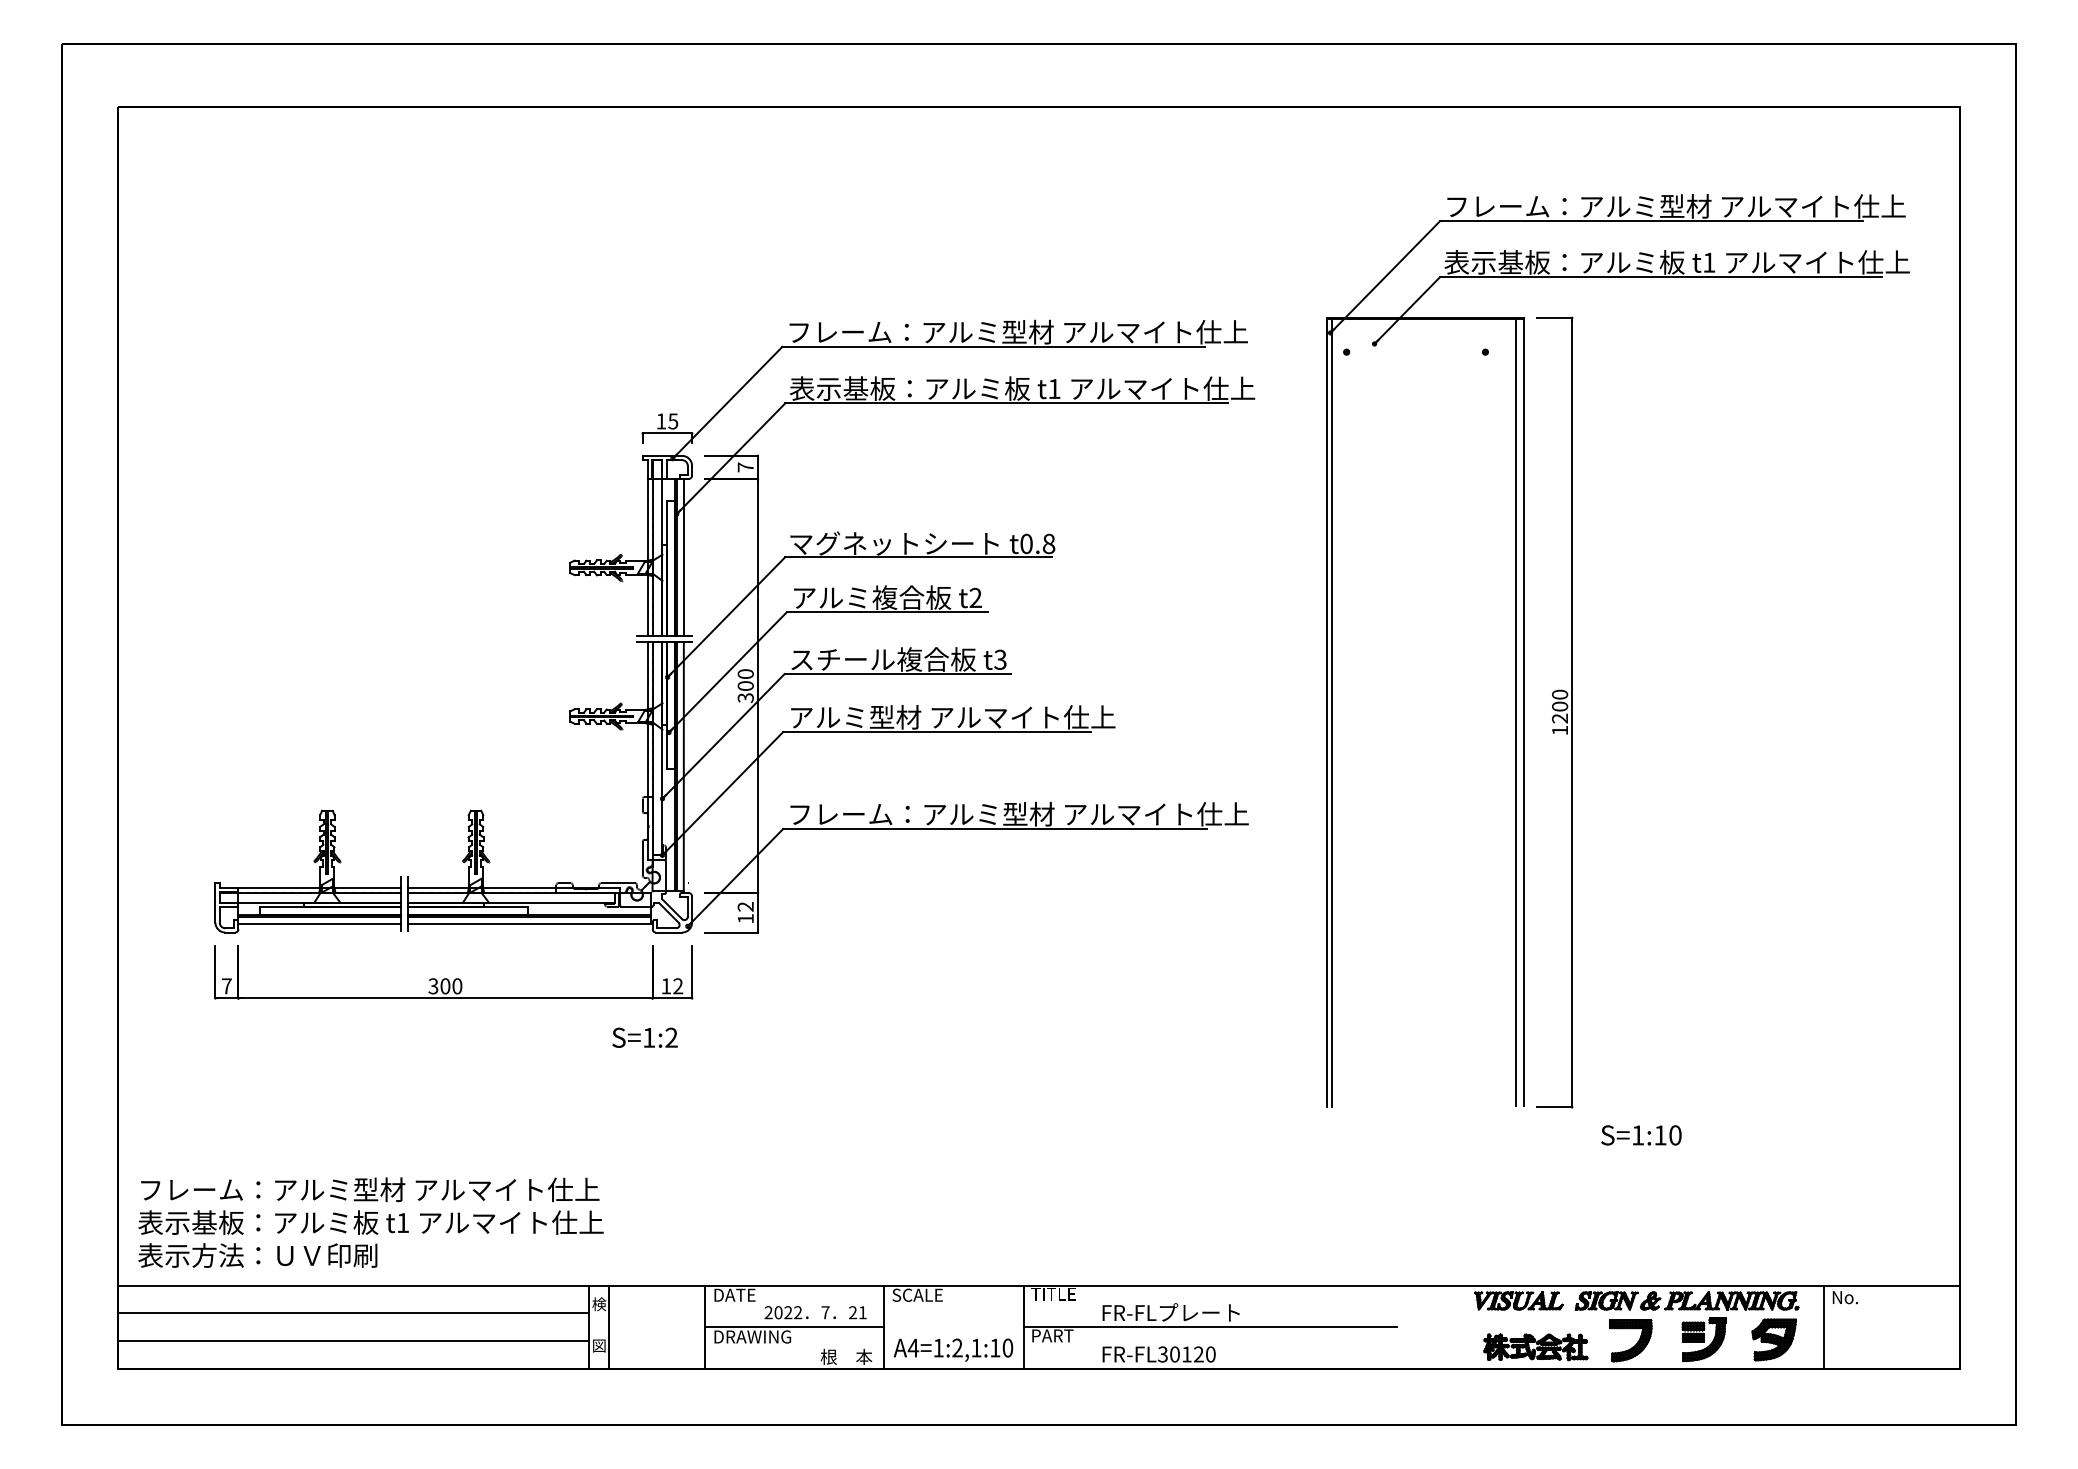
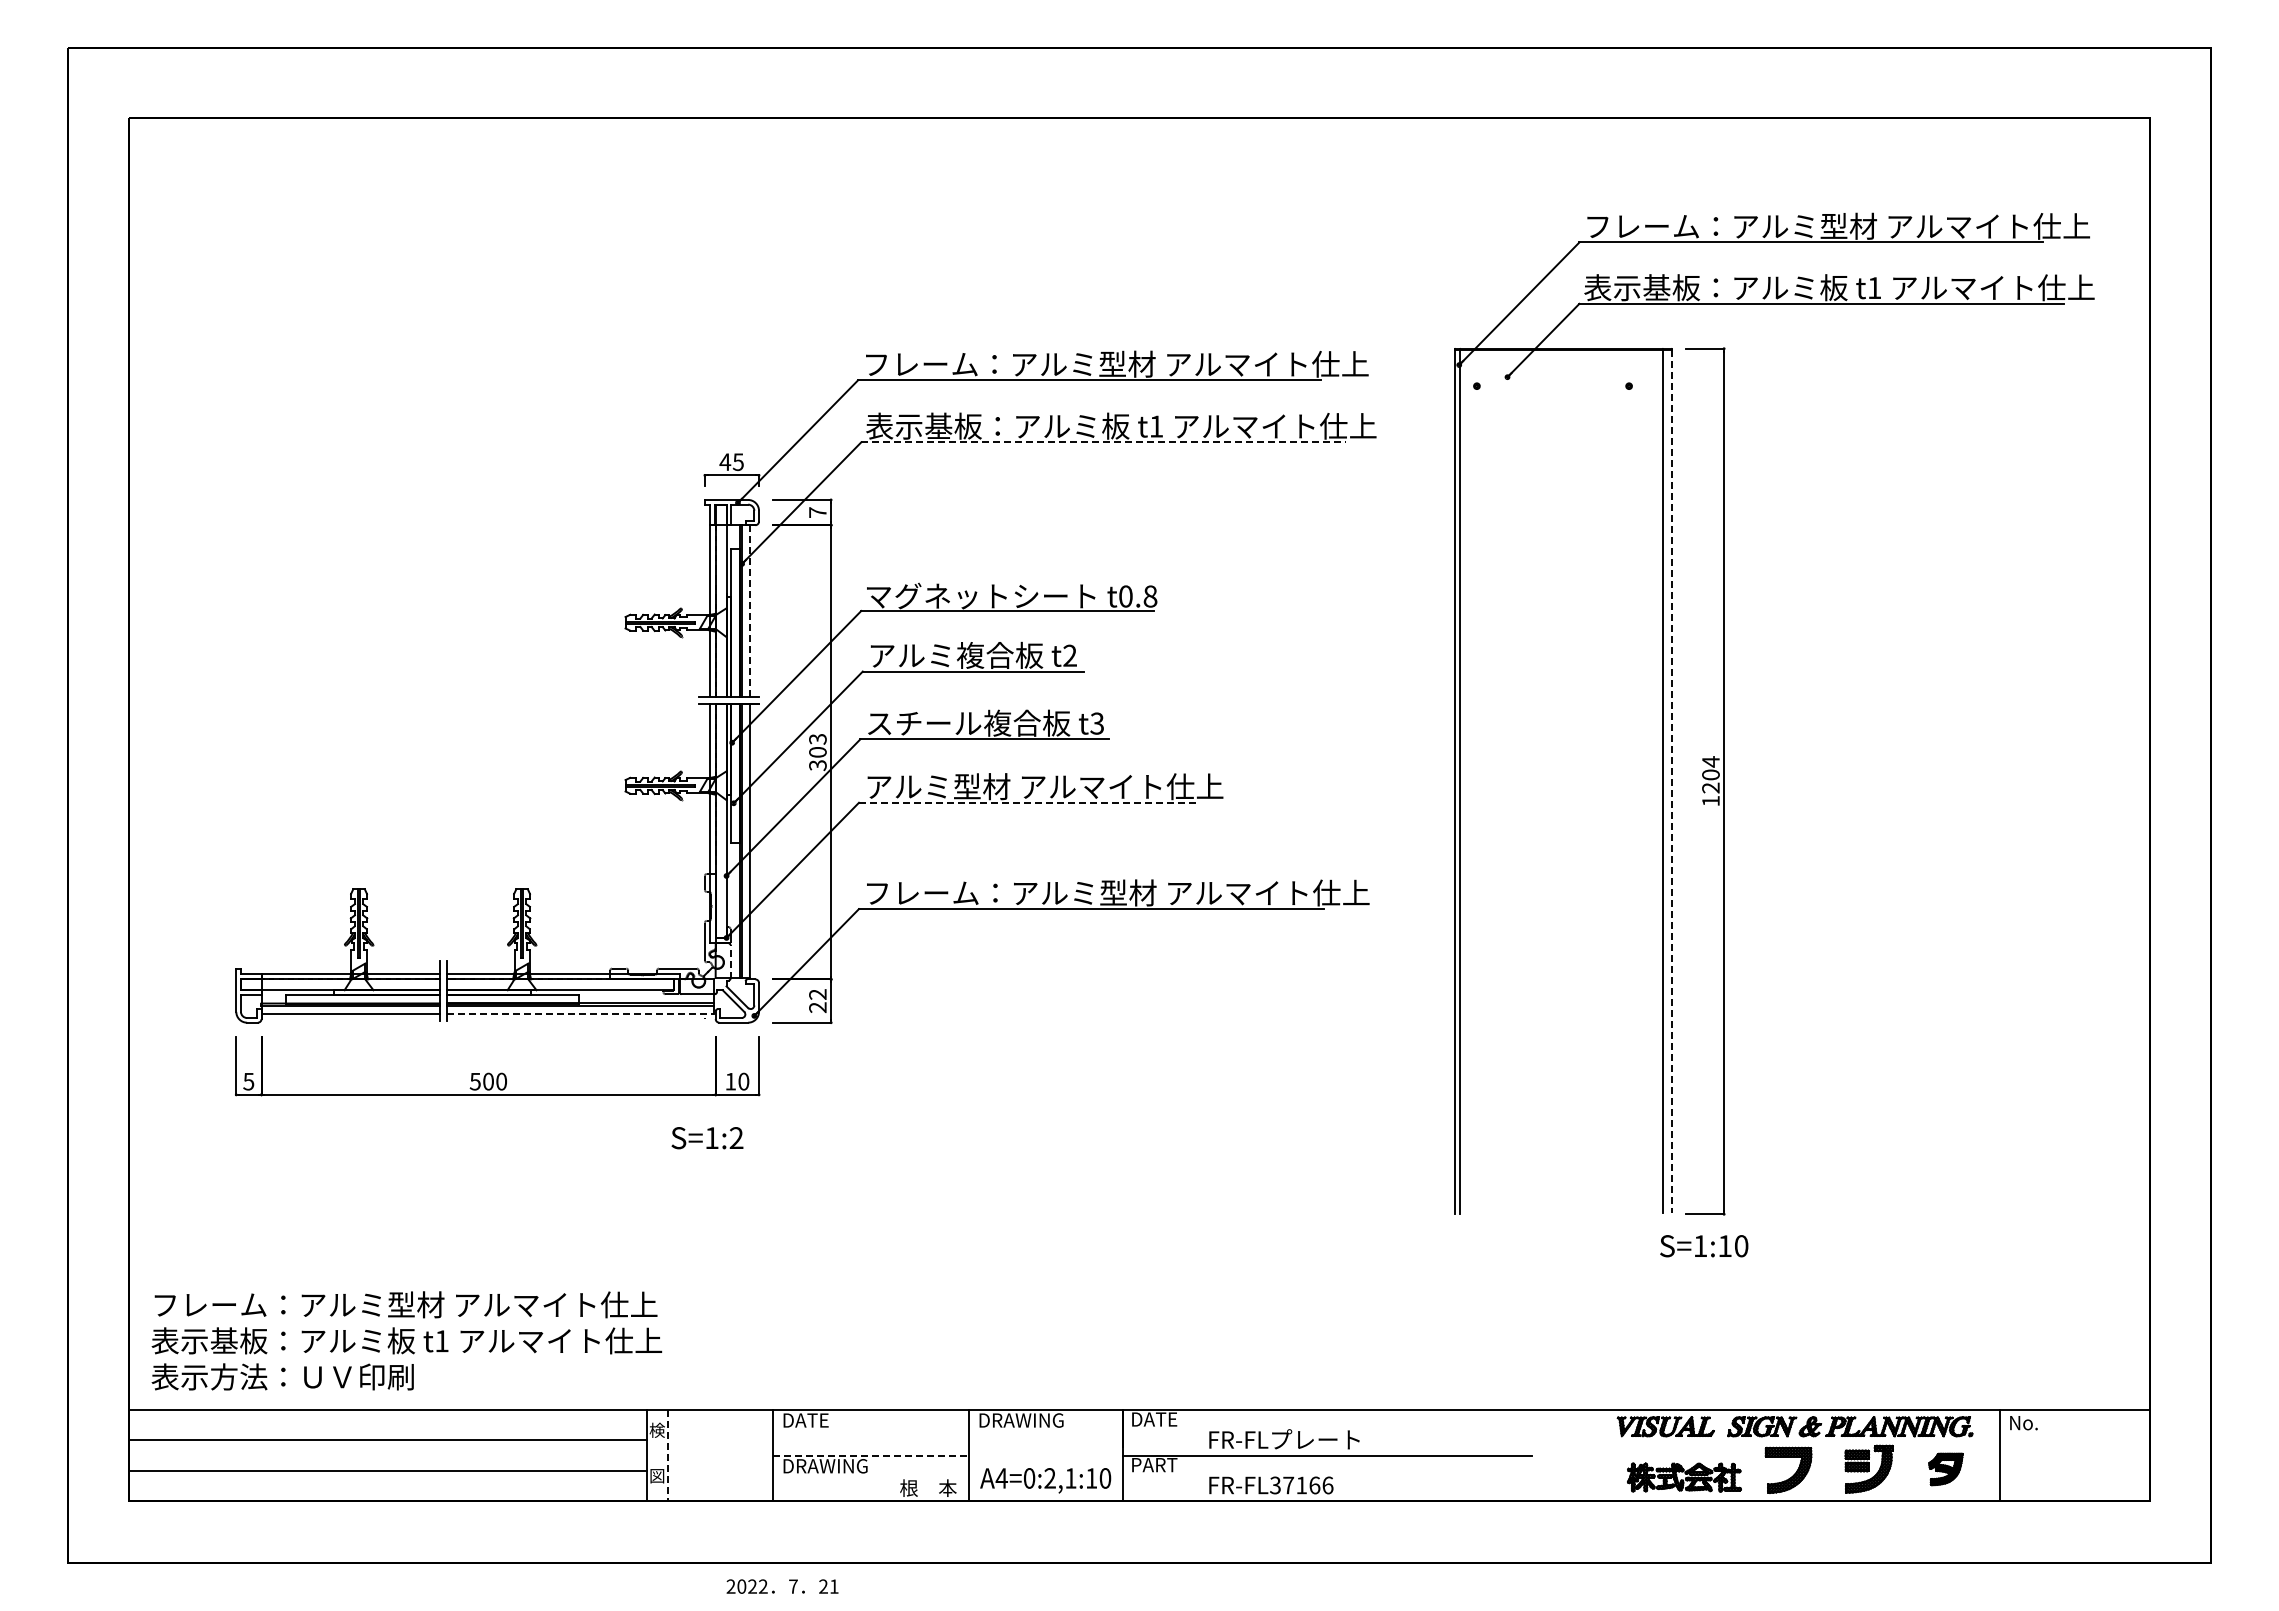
line: (1006, 403) -> (1103, 442), solid -> dashed
text: (661, 420) -> (725, 461), 15 -> 45
line: (684, 557) -> (750, 611), solid -> dashed
text: (745, 673) -> (817, 738), 300 -> 303
text: (1559, 694) -> (1710, 761), 1200 -> 1204
line: (1524, 713) -> (1671, 782), solid -> dashed
line: (936, 731) -> (1027, 802), solid -> dashed
line: (666, 876) -> (730, 961), solid -> dashed
text: (745, 918) -> (817, 1007), 12 -> 22
line: (530, 924) -> (581, 1013), solid -> dashed
text: (226, 986) -> (248, 1081), 7 -> 5
text: (433, 986) -> (475, 1081), 300 -> 500
text: (677, 986) -> (743, 1081), 12 -> 10
text: (1641, 1135) -> (1704, 1246), moved
text: (1053, 1294) -> (1155, 1419), TITLE -> DATE
text: (930, 1295) -> (1020, 1420), SCALE -> DRAWING
text: (815, 1312) -> (782, 1586), moved
line: (609, 1327) -> (668, 1455), solid -> dashed
line: (794, 1327) -> (871, 1455), solid -> dashed
part: (1773, 1339) -> (1945, 1469), size x0.7
text: (938, 1348) -> (1029, 1478), A4=1:2,1:10 -> A4=0:2,1:10
text: (1193, 1354) -> (1308, 1485), FR-FL30120 -> FR-FL37166

